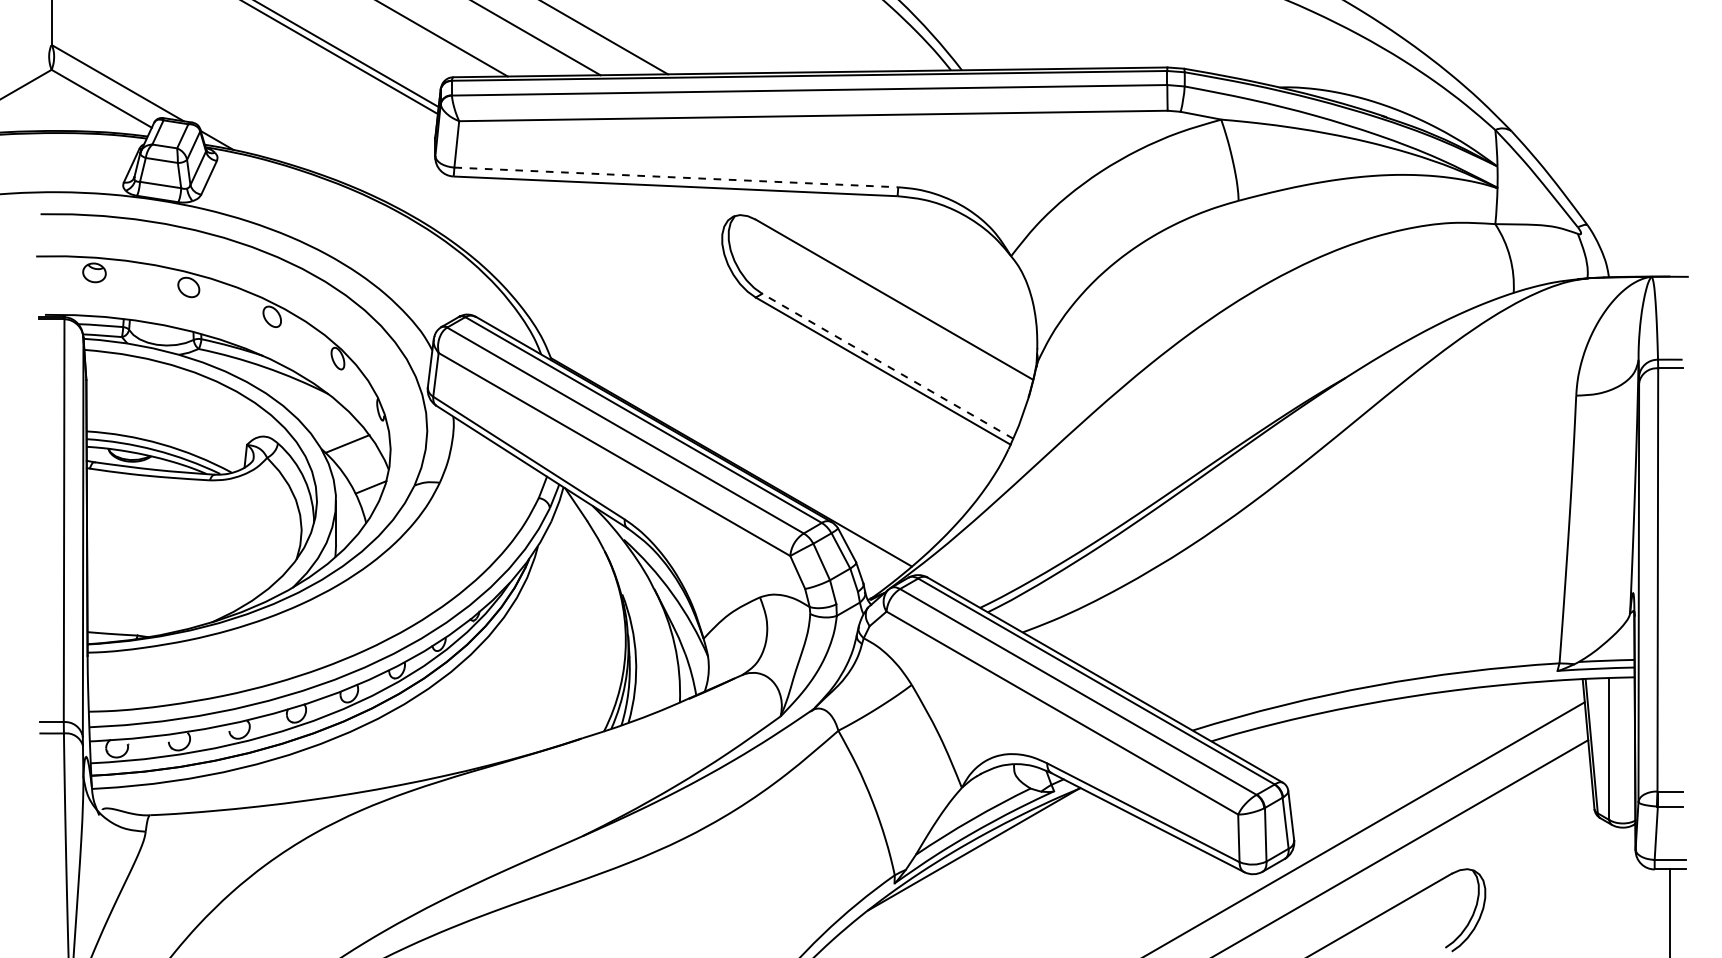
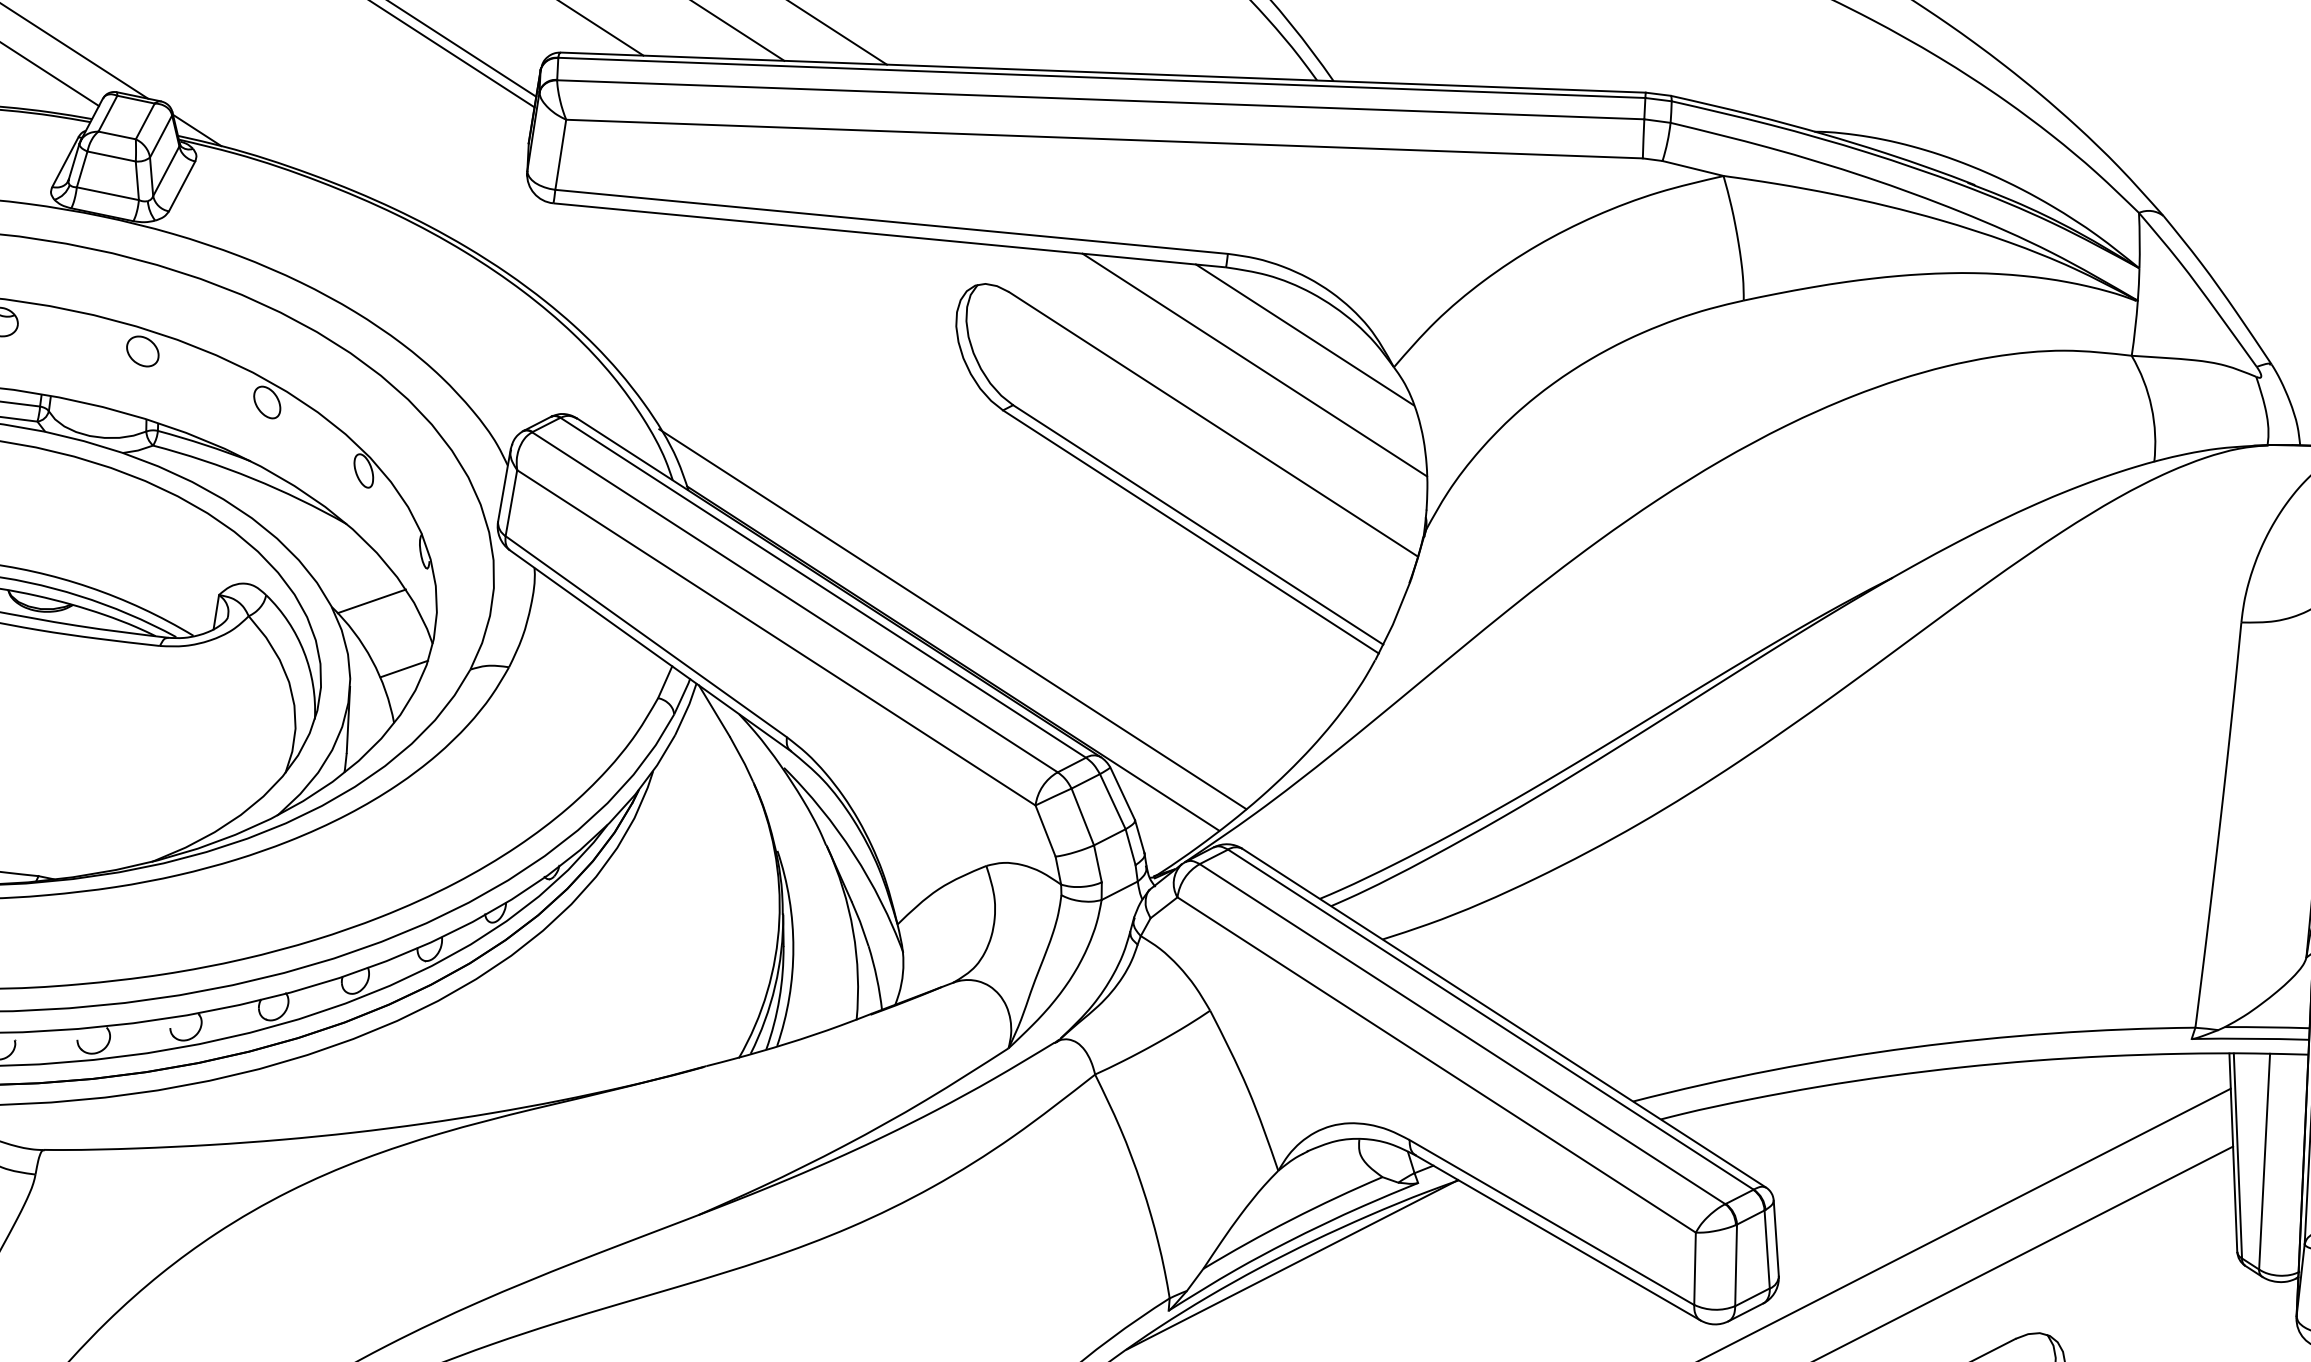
line: (676, 177) -> (891, 221), dashed -> solid
line: (951, 237) -> (1304, 334), added
line: (919, 259) -> (1254, 365), added
line: (887, 366) -> (1197, 525), dashed -> solid
line: (729, 436) -> (952, 619), added

